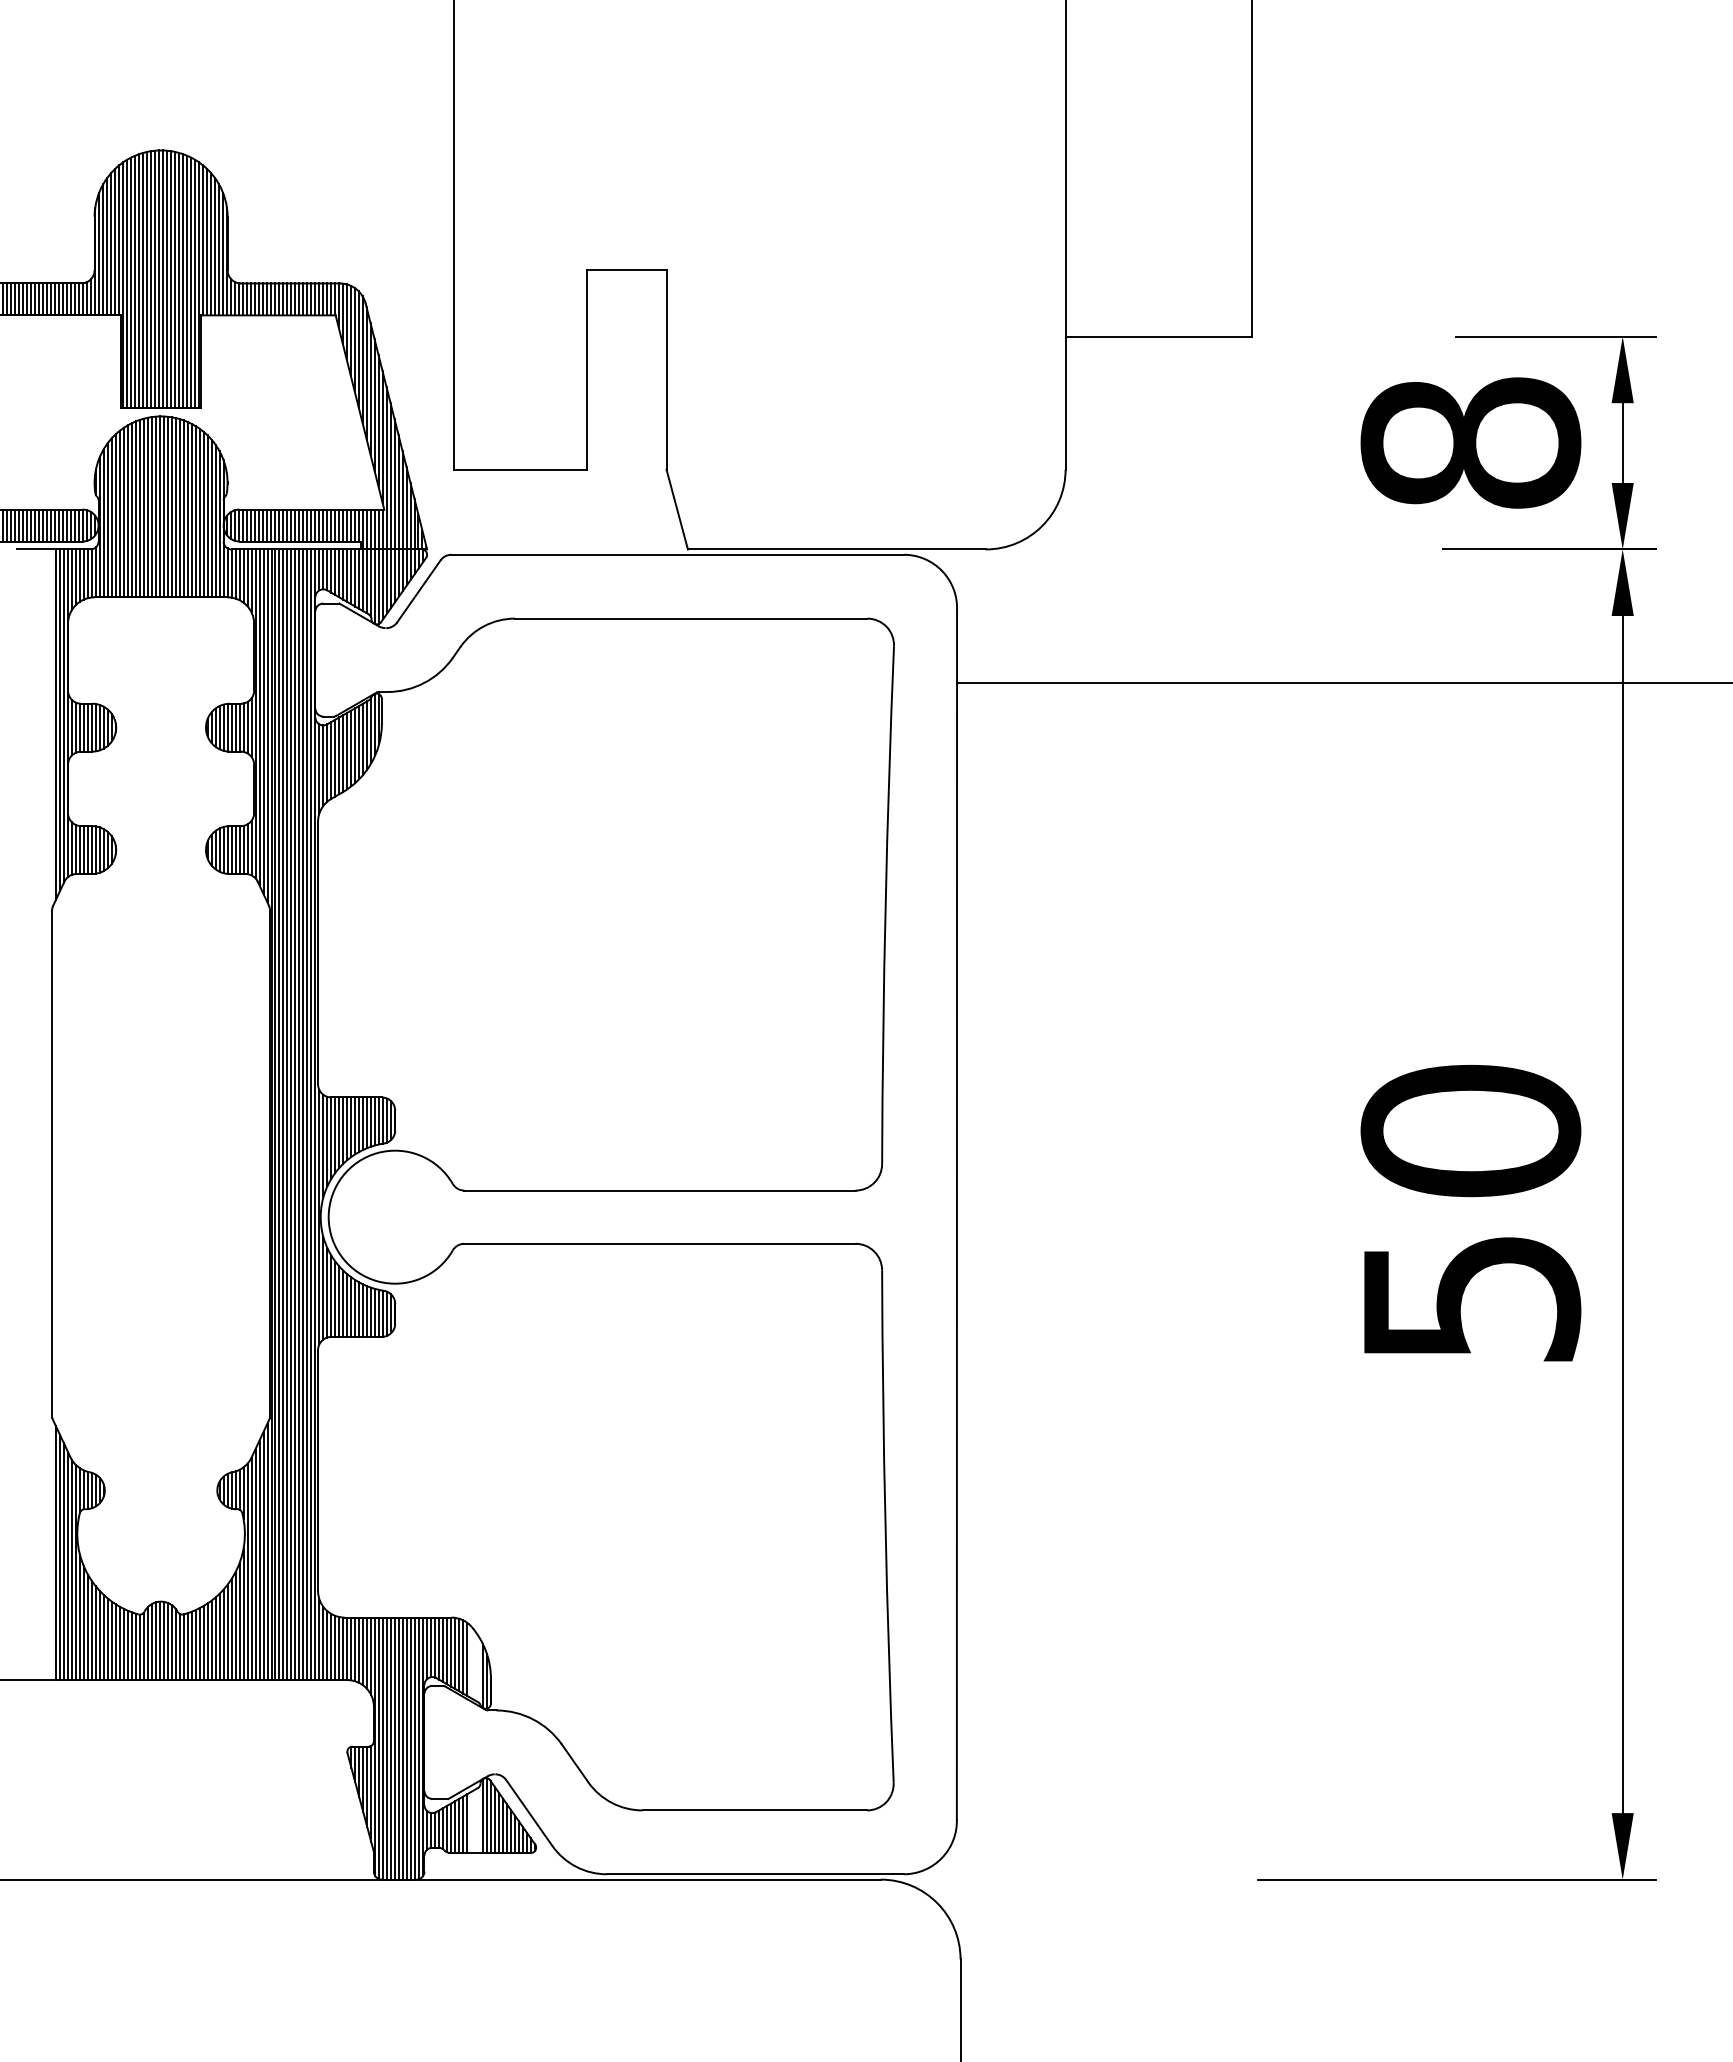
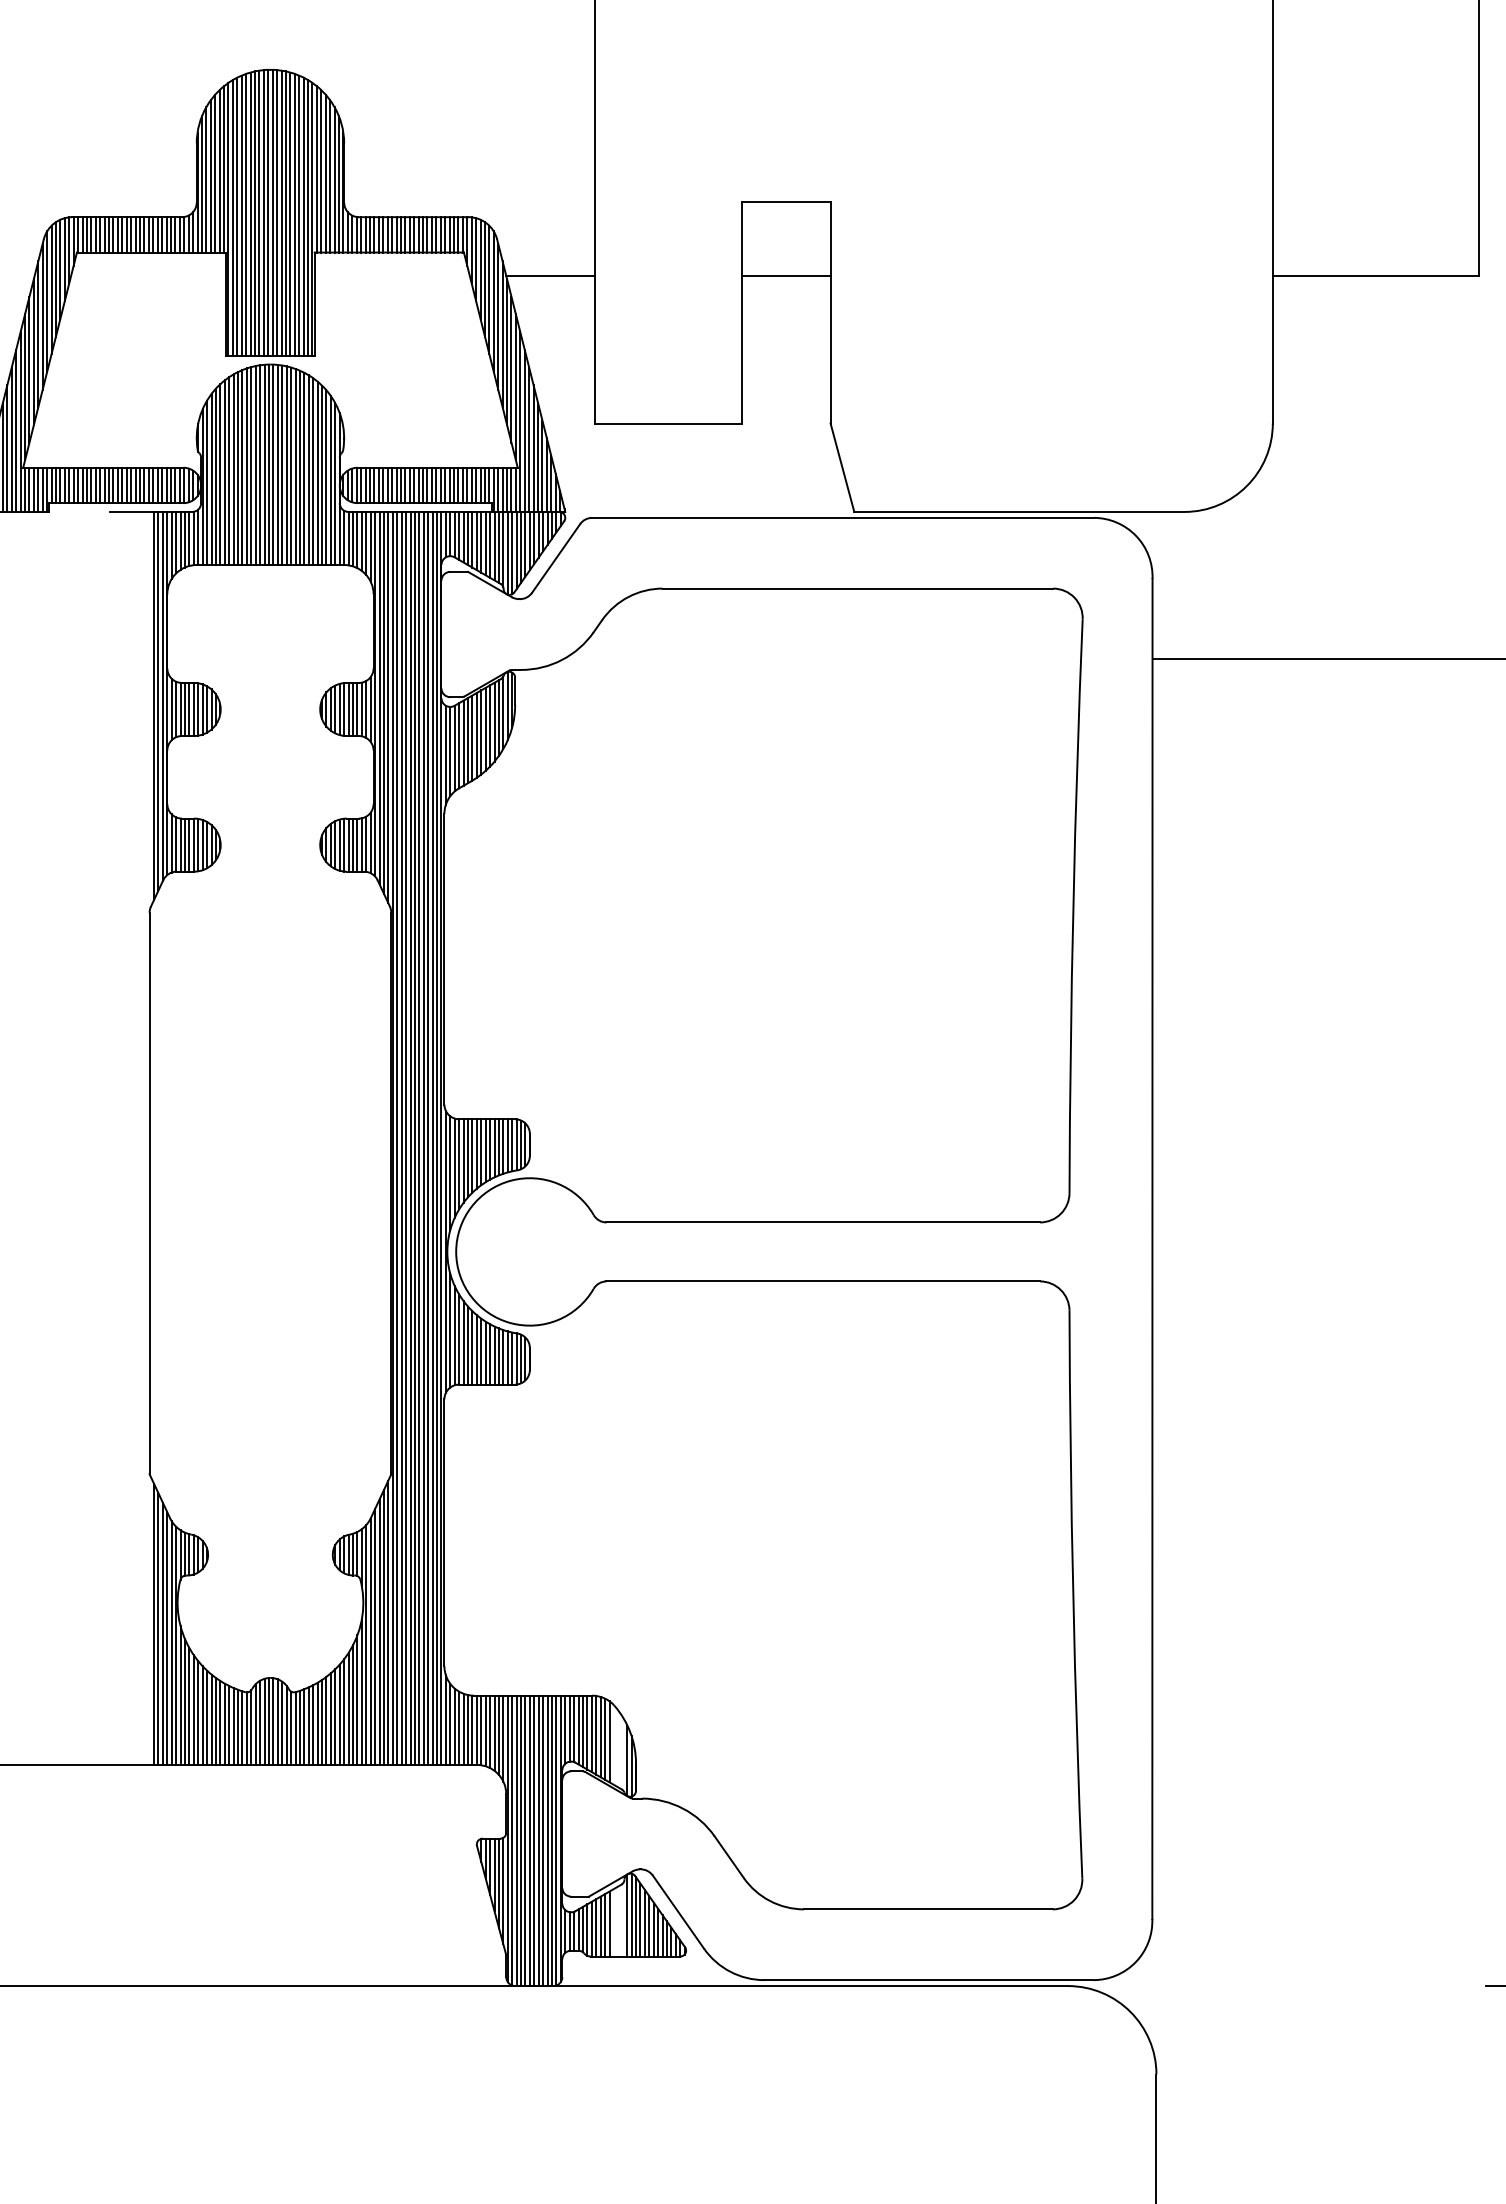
line: (413, 336) -> (550, 275), added
line: (626, 336) -> (786, 275), added

